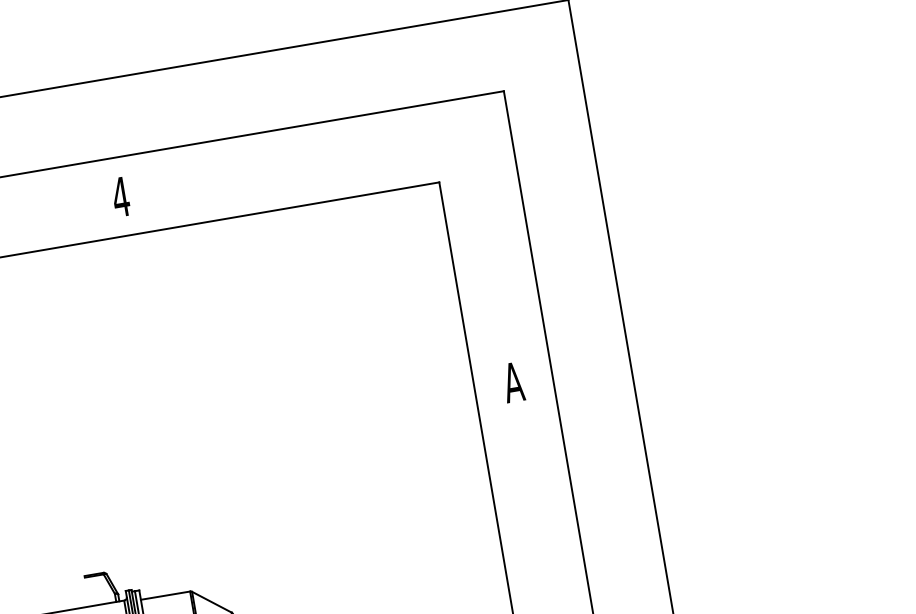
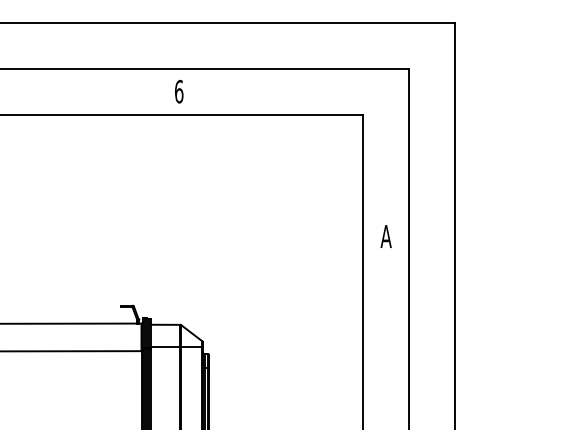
text: (119, 196) -> (178, 91), 4 -> 6

